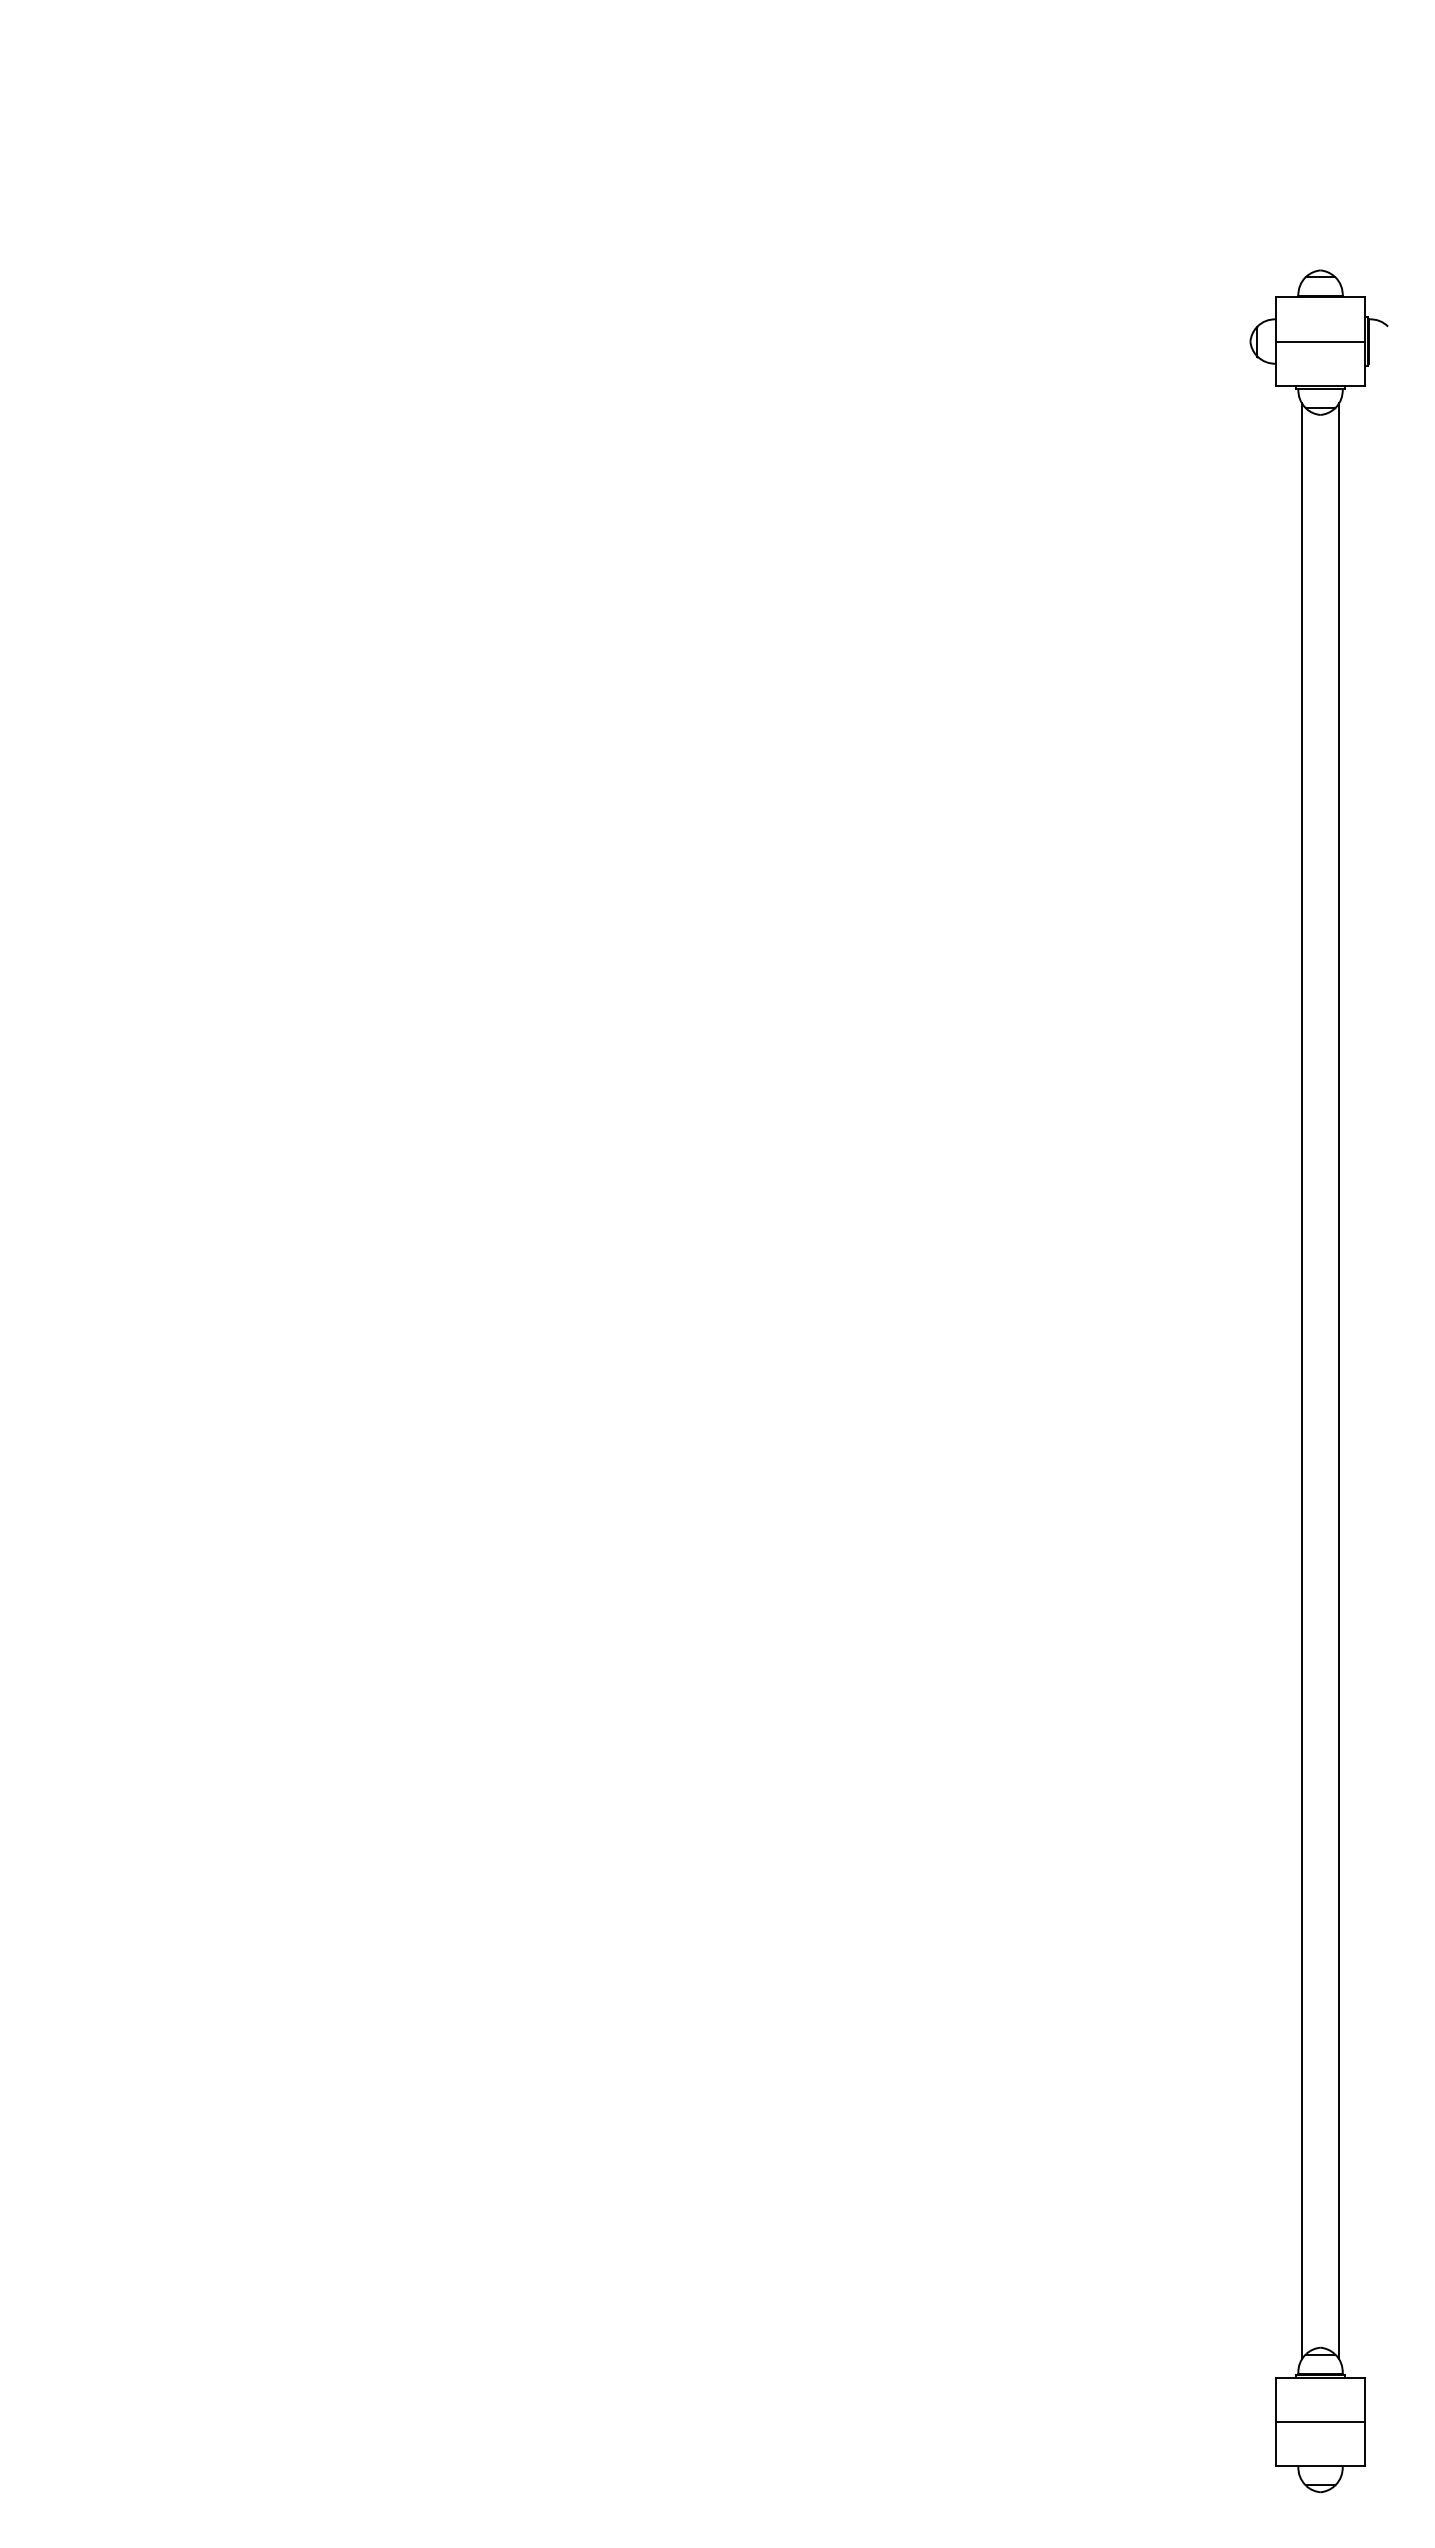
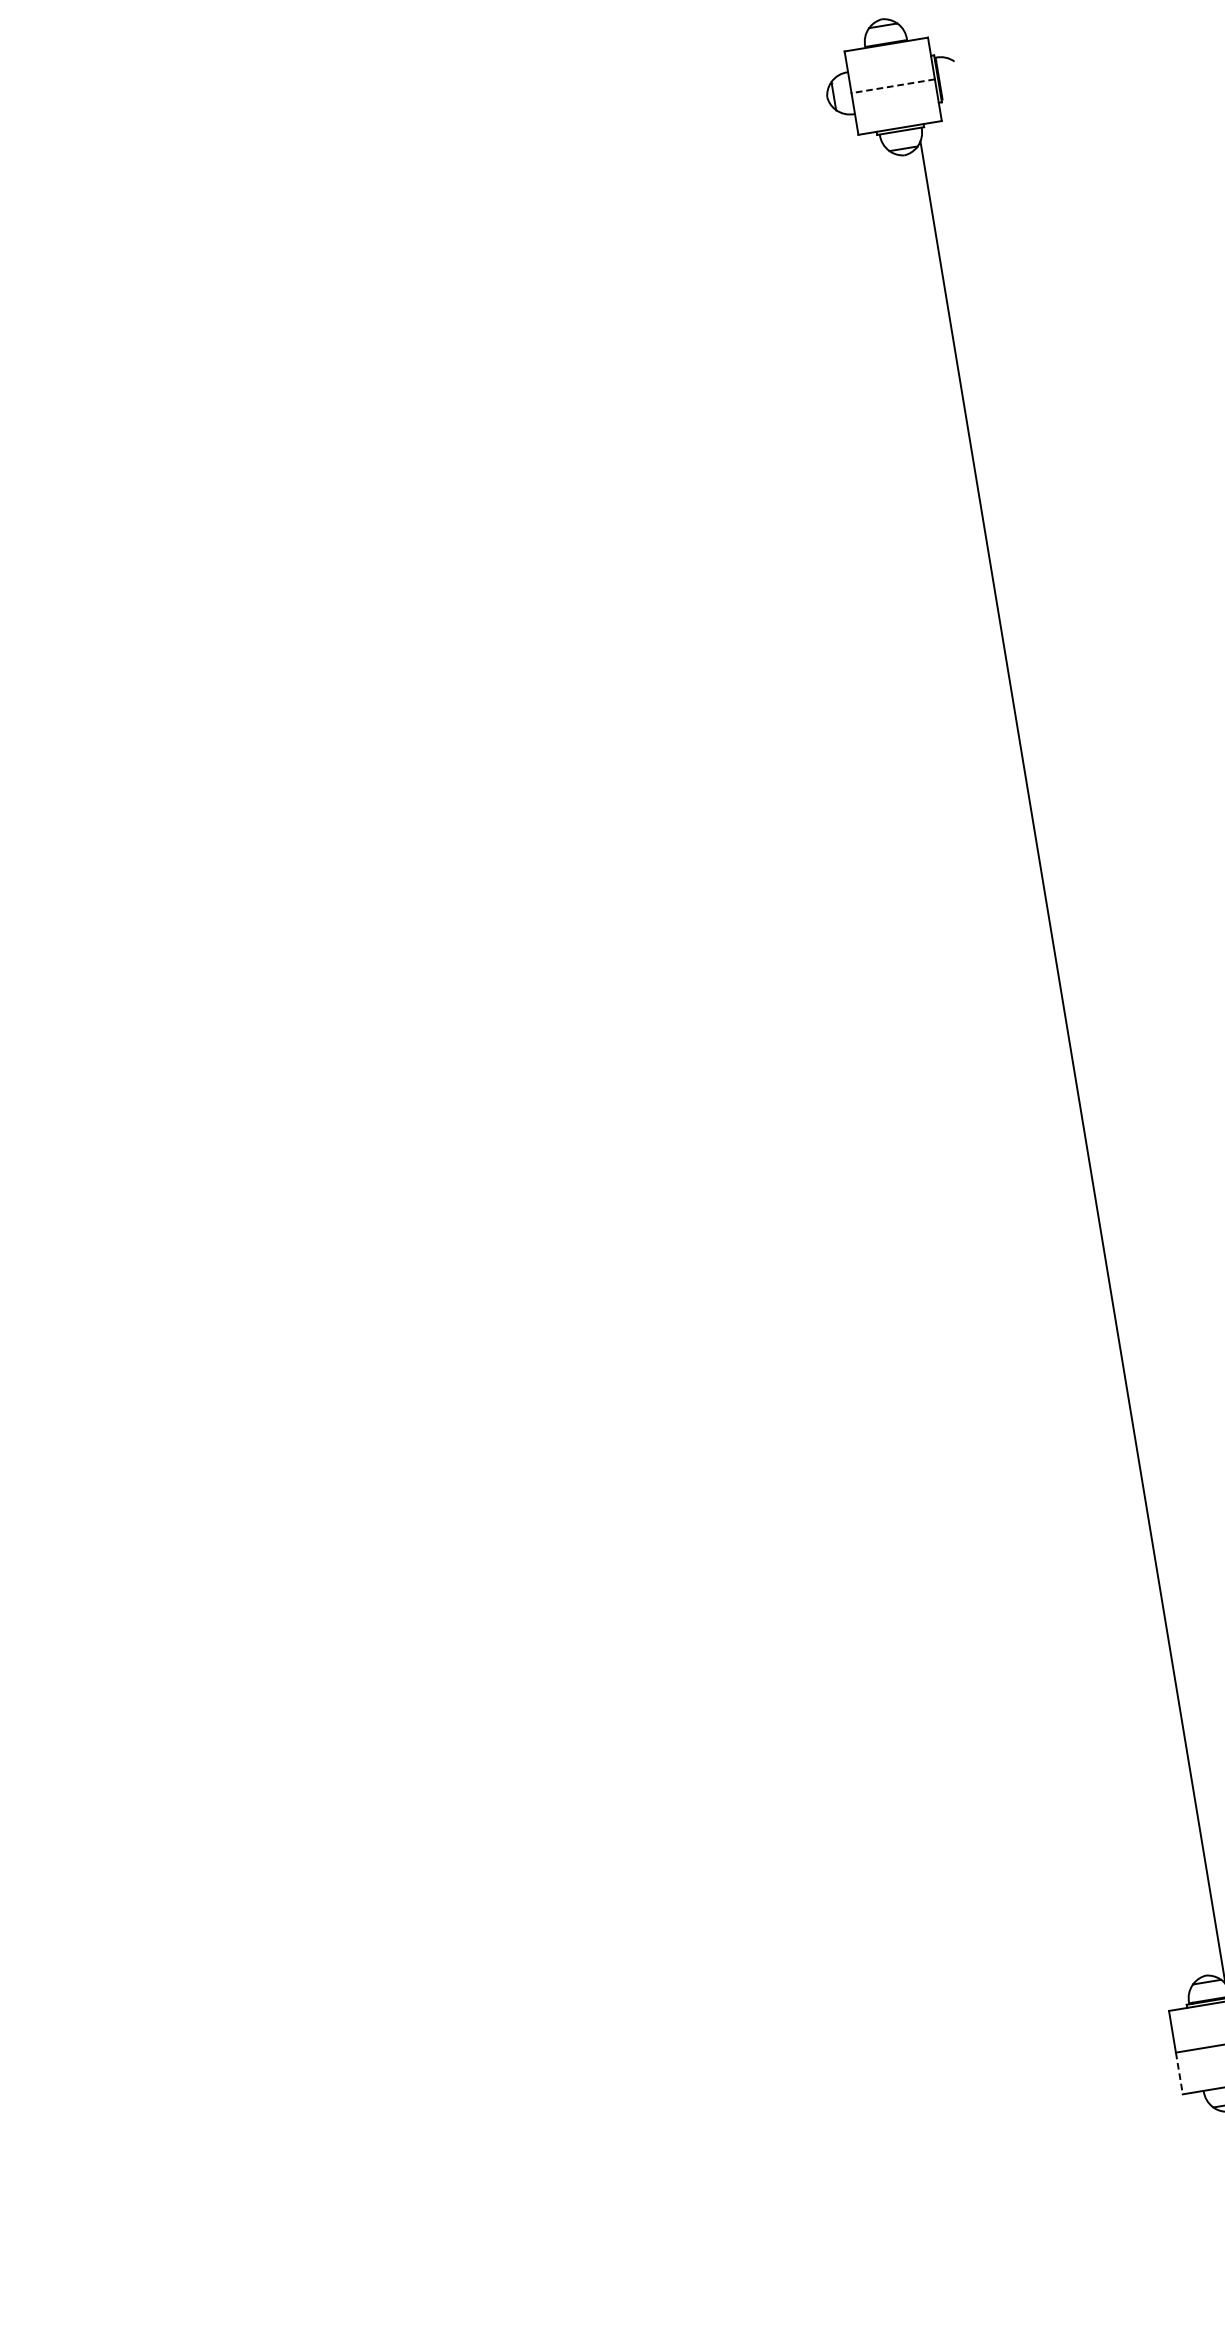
line: (1320, 341) -> (893, 86), solid -> dashed
line: (1301, 1381) -> (1037, 1068), removed
line: (1276, 2444) -> (1179, 2073), solid -> dashed

